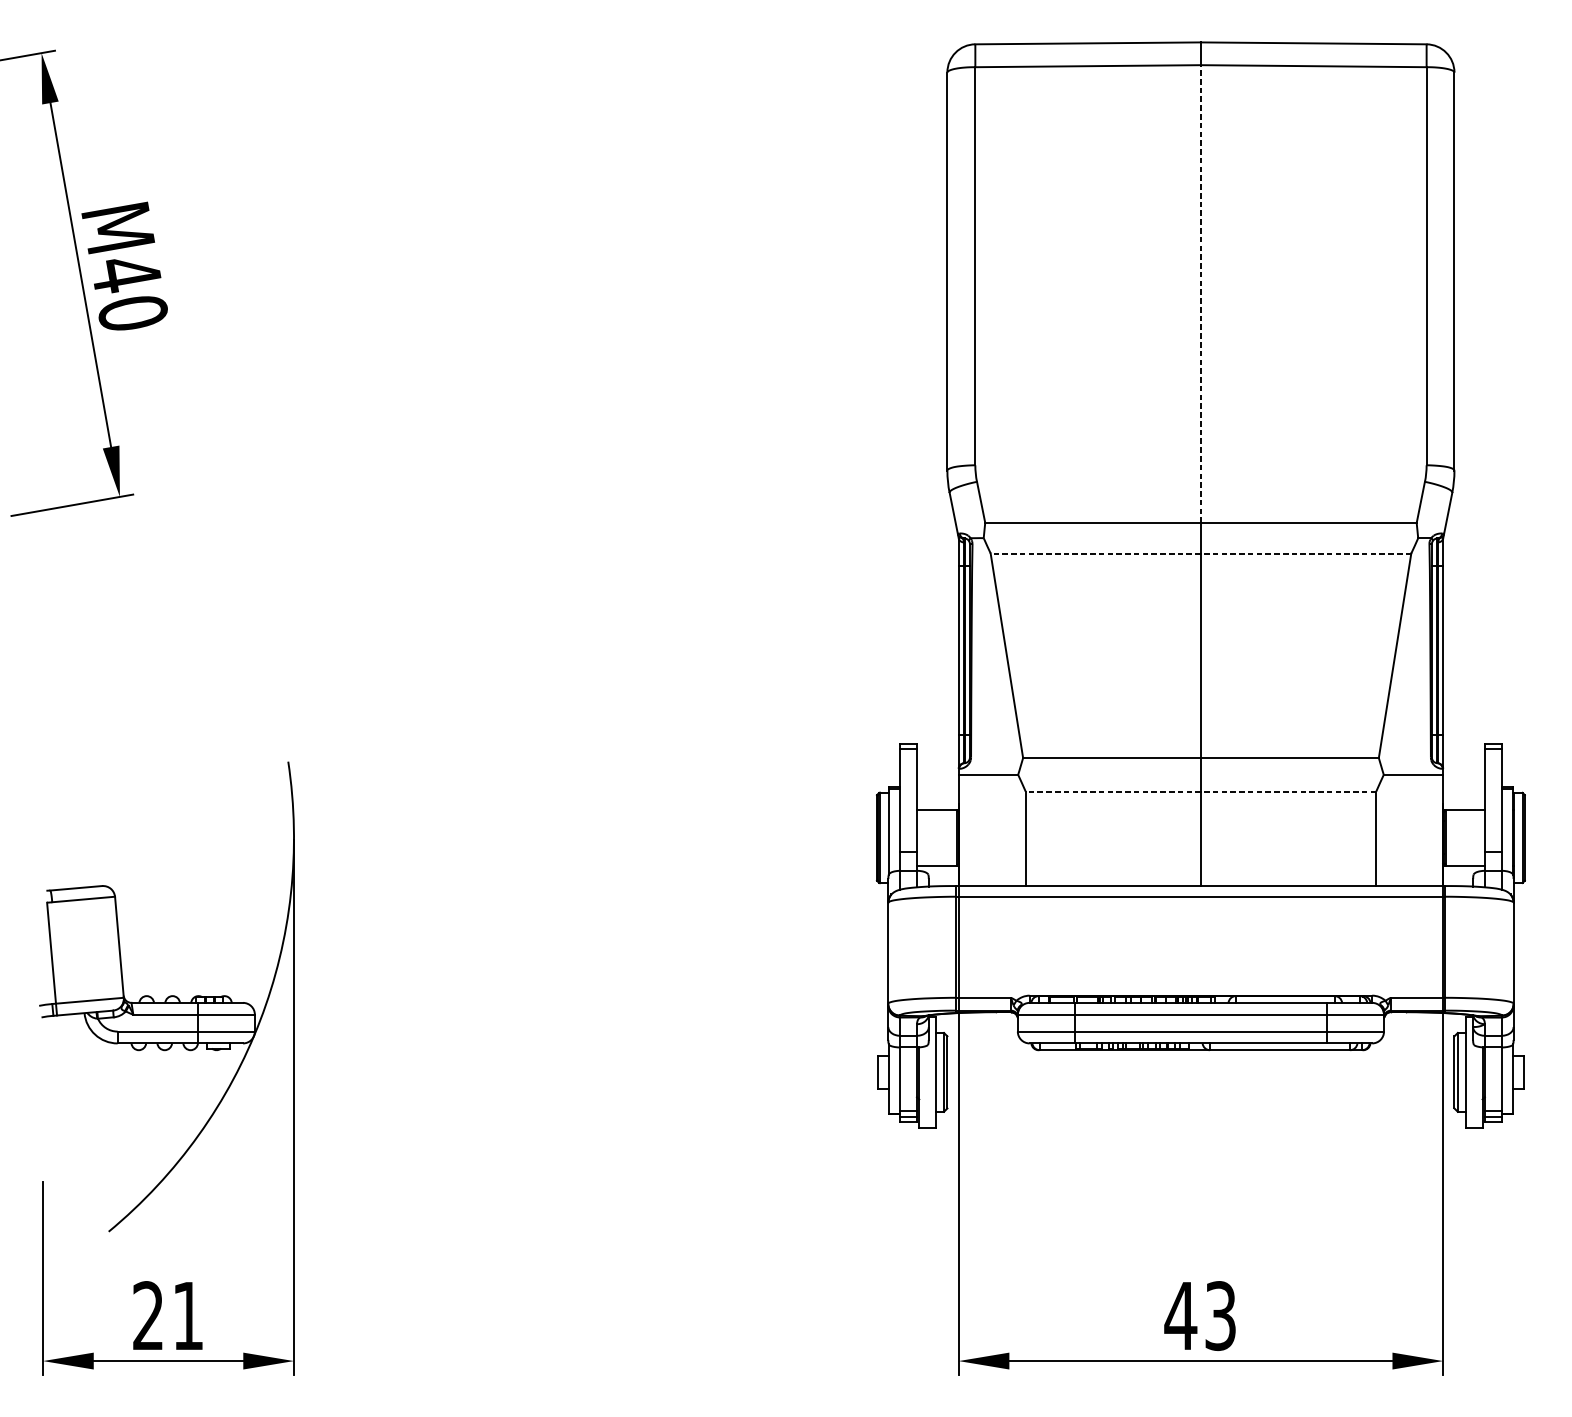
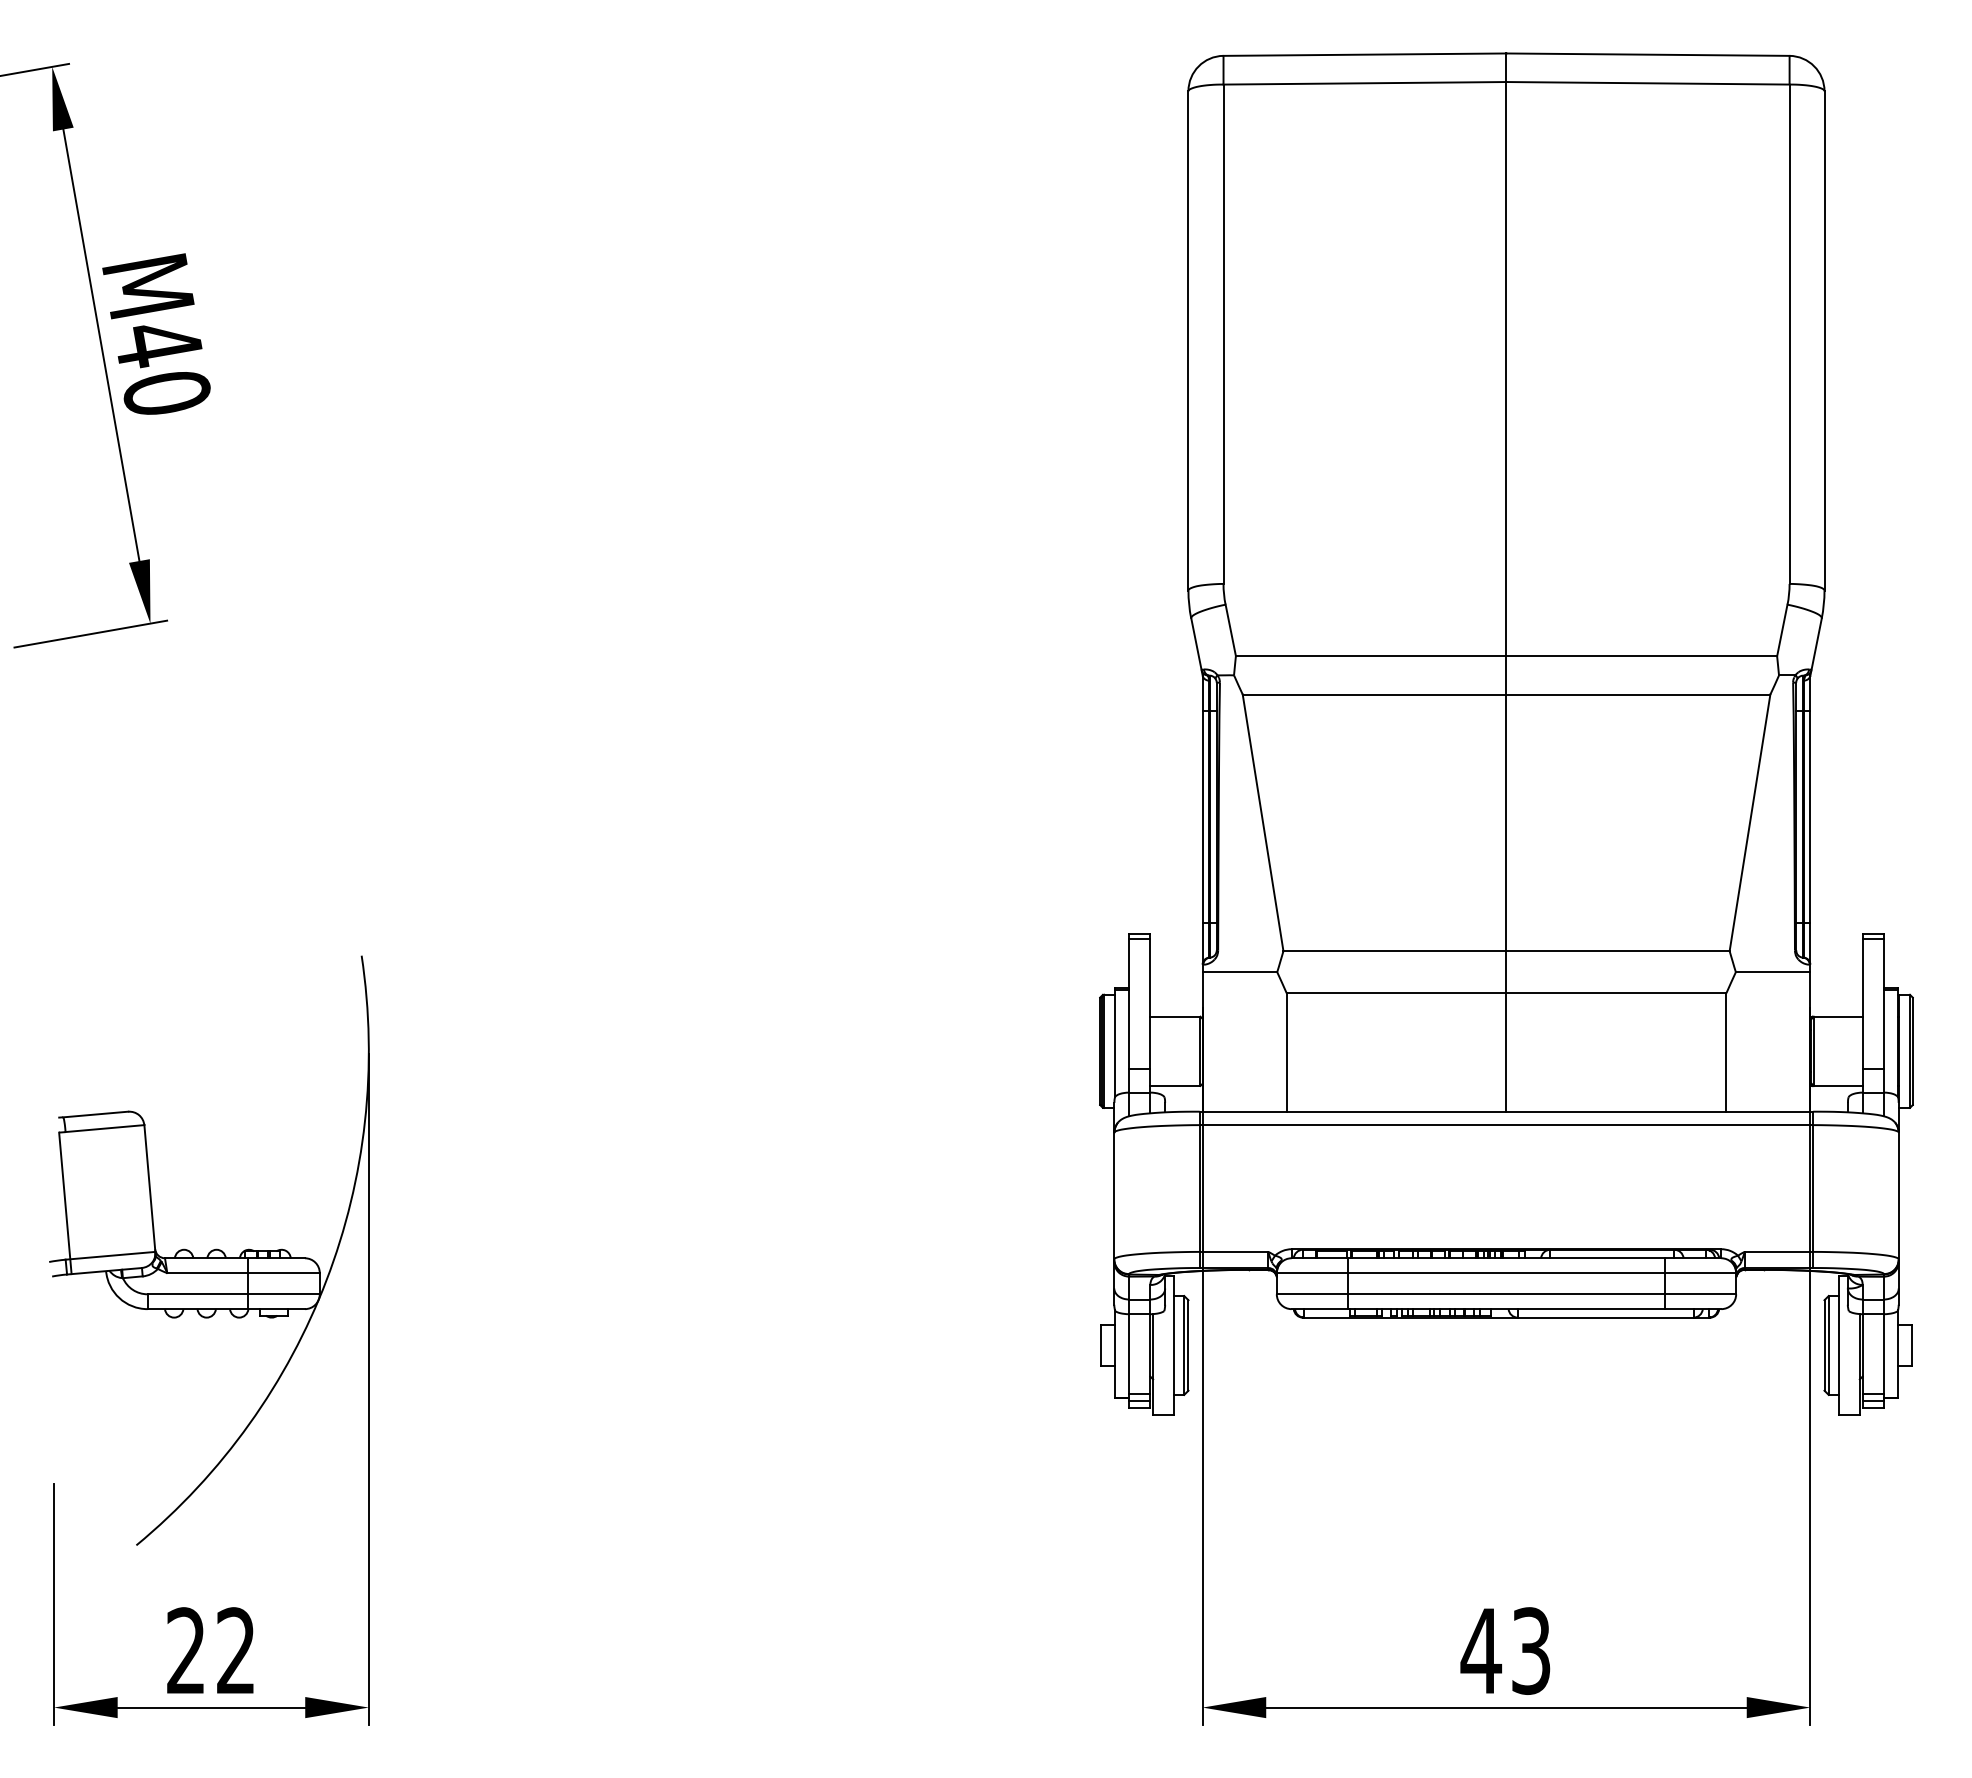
line: (1200, 293) -> (1506, 368), dashed -> solid
line: (1200, 553) -> (1506, 694), dashed -> solid
line: (1200, 791) -> (1506, 993), dashed -> solid
text: (187, 1315) -> (235, 1650), 21 -> 22

